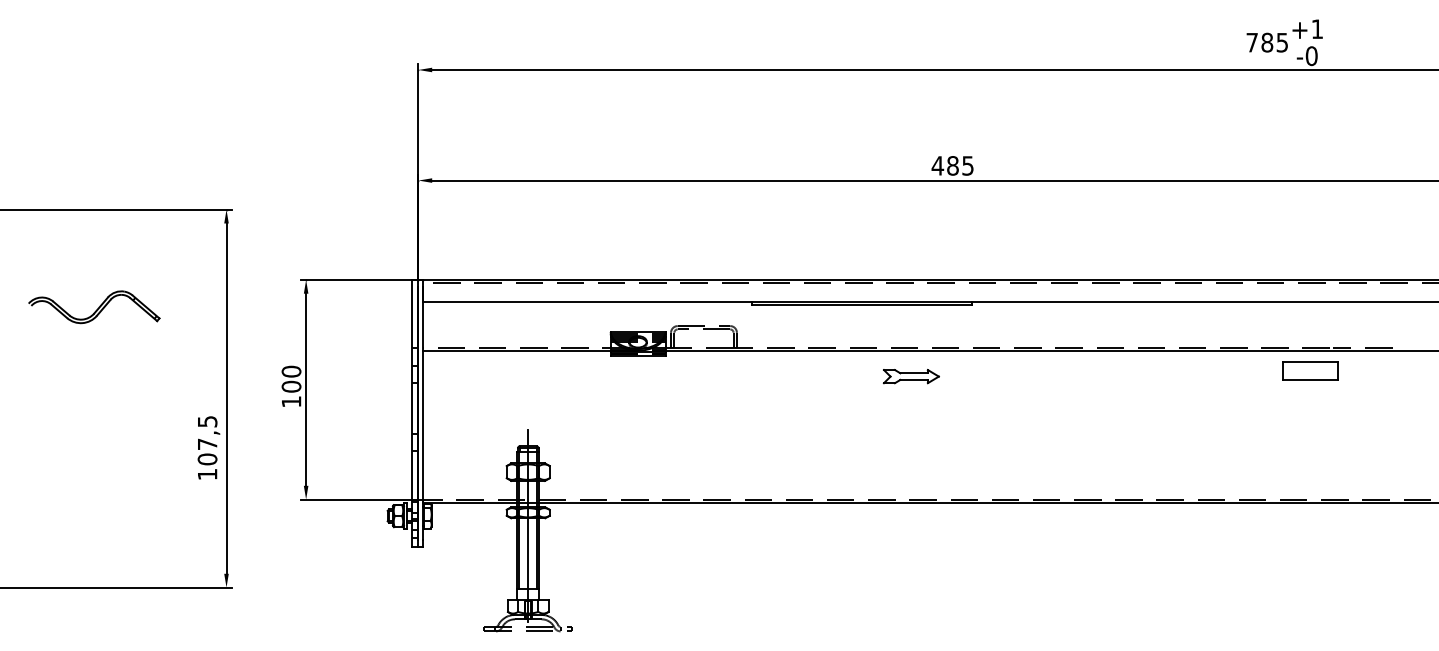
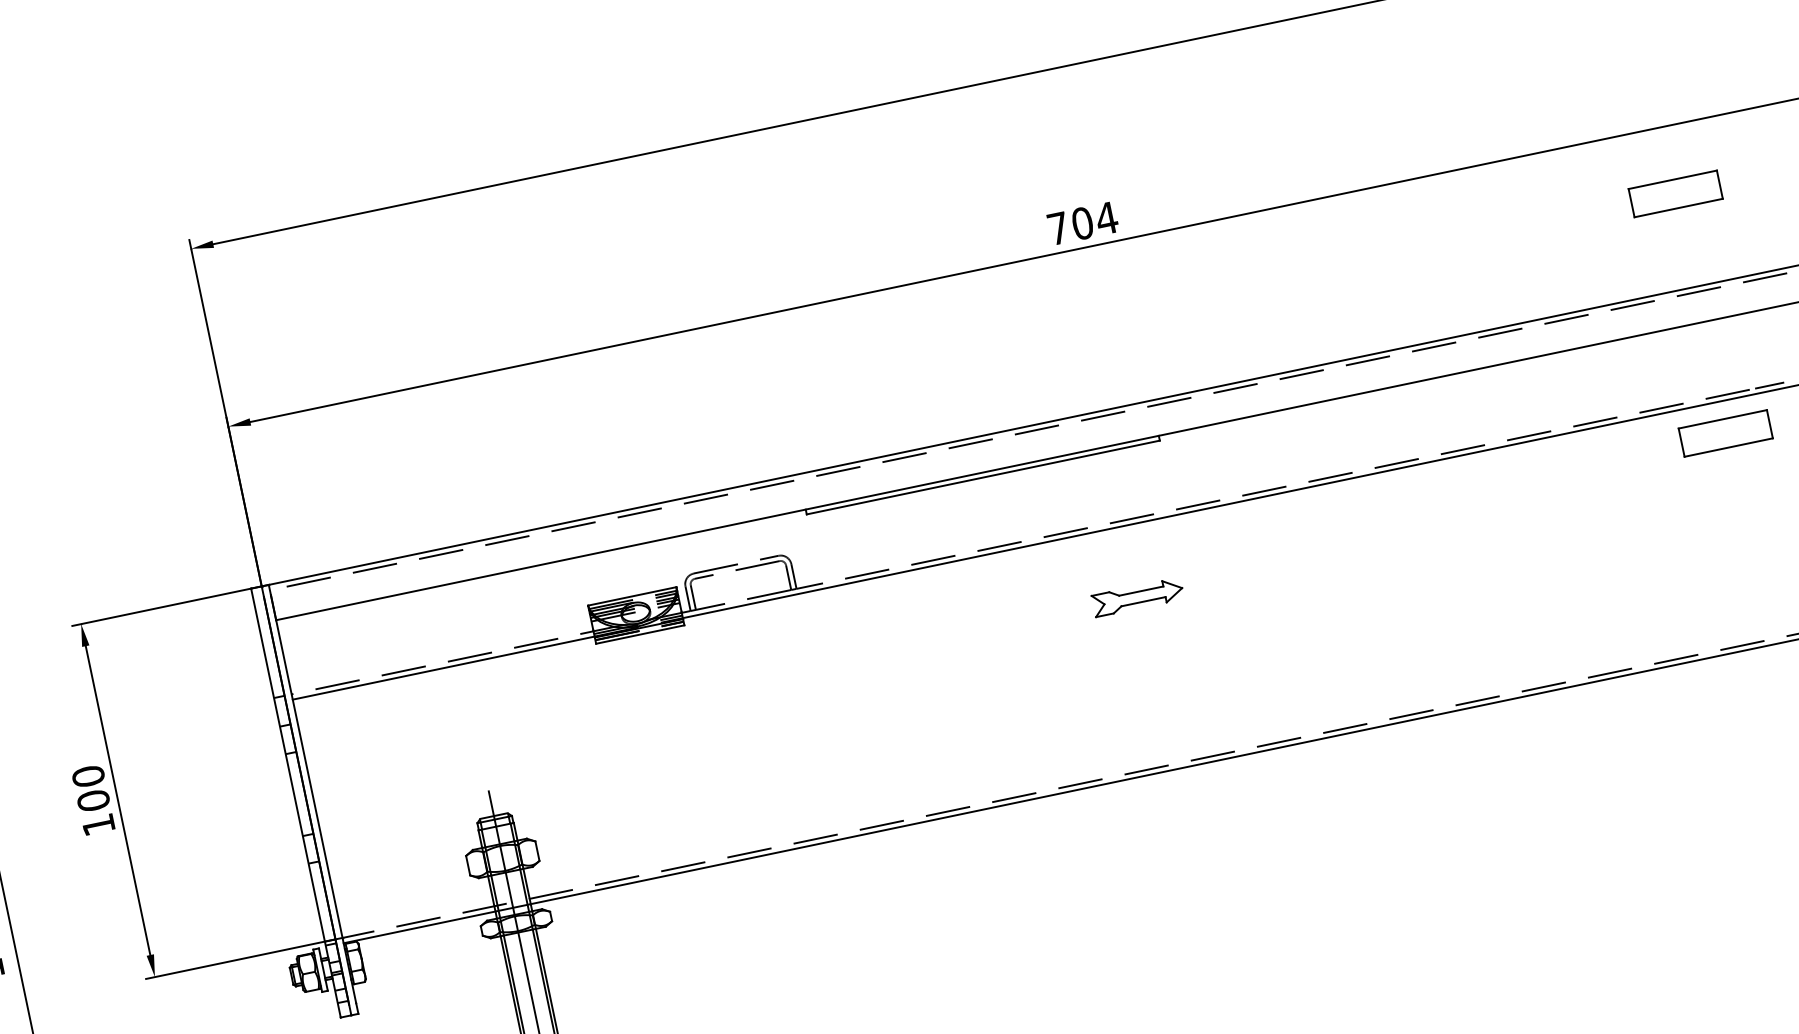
text: (952, 165) -> (1081, 223), 485 -> 704
part: (1310, 221) -> (1676, 192), added
part: (910, 376) -> (1136, 597), moved

